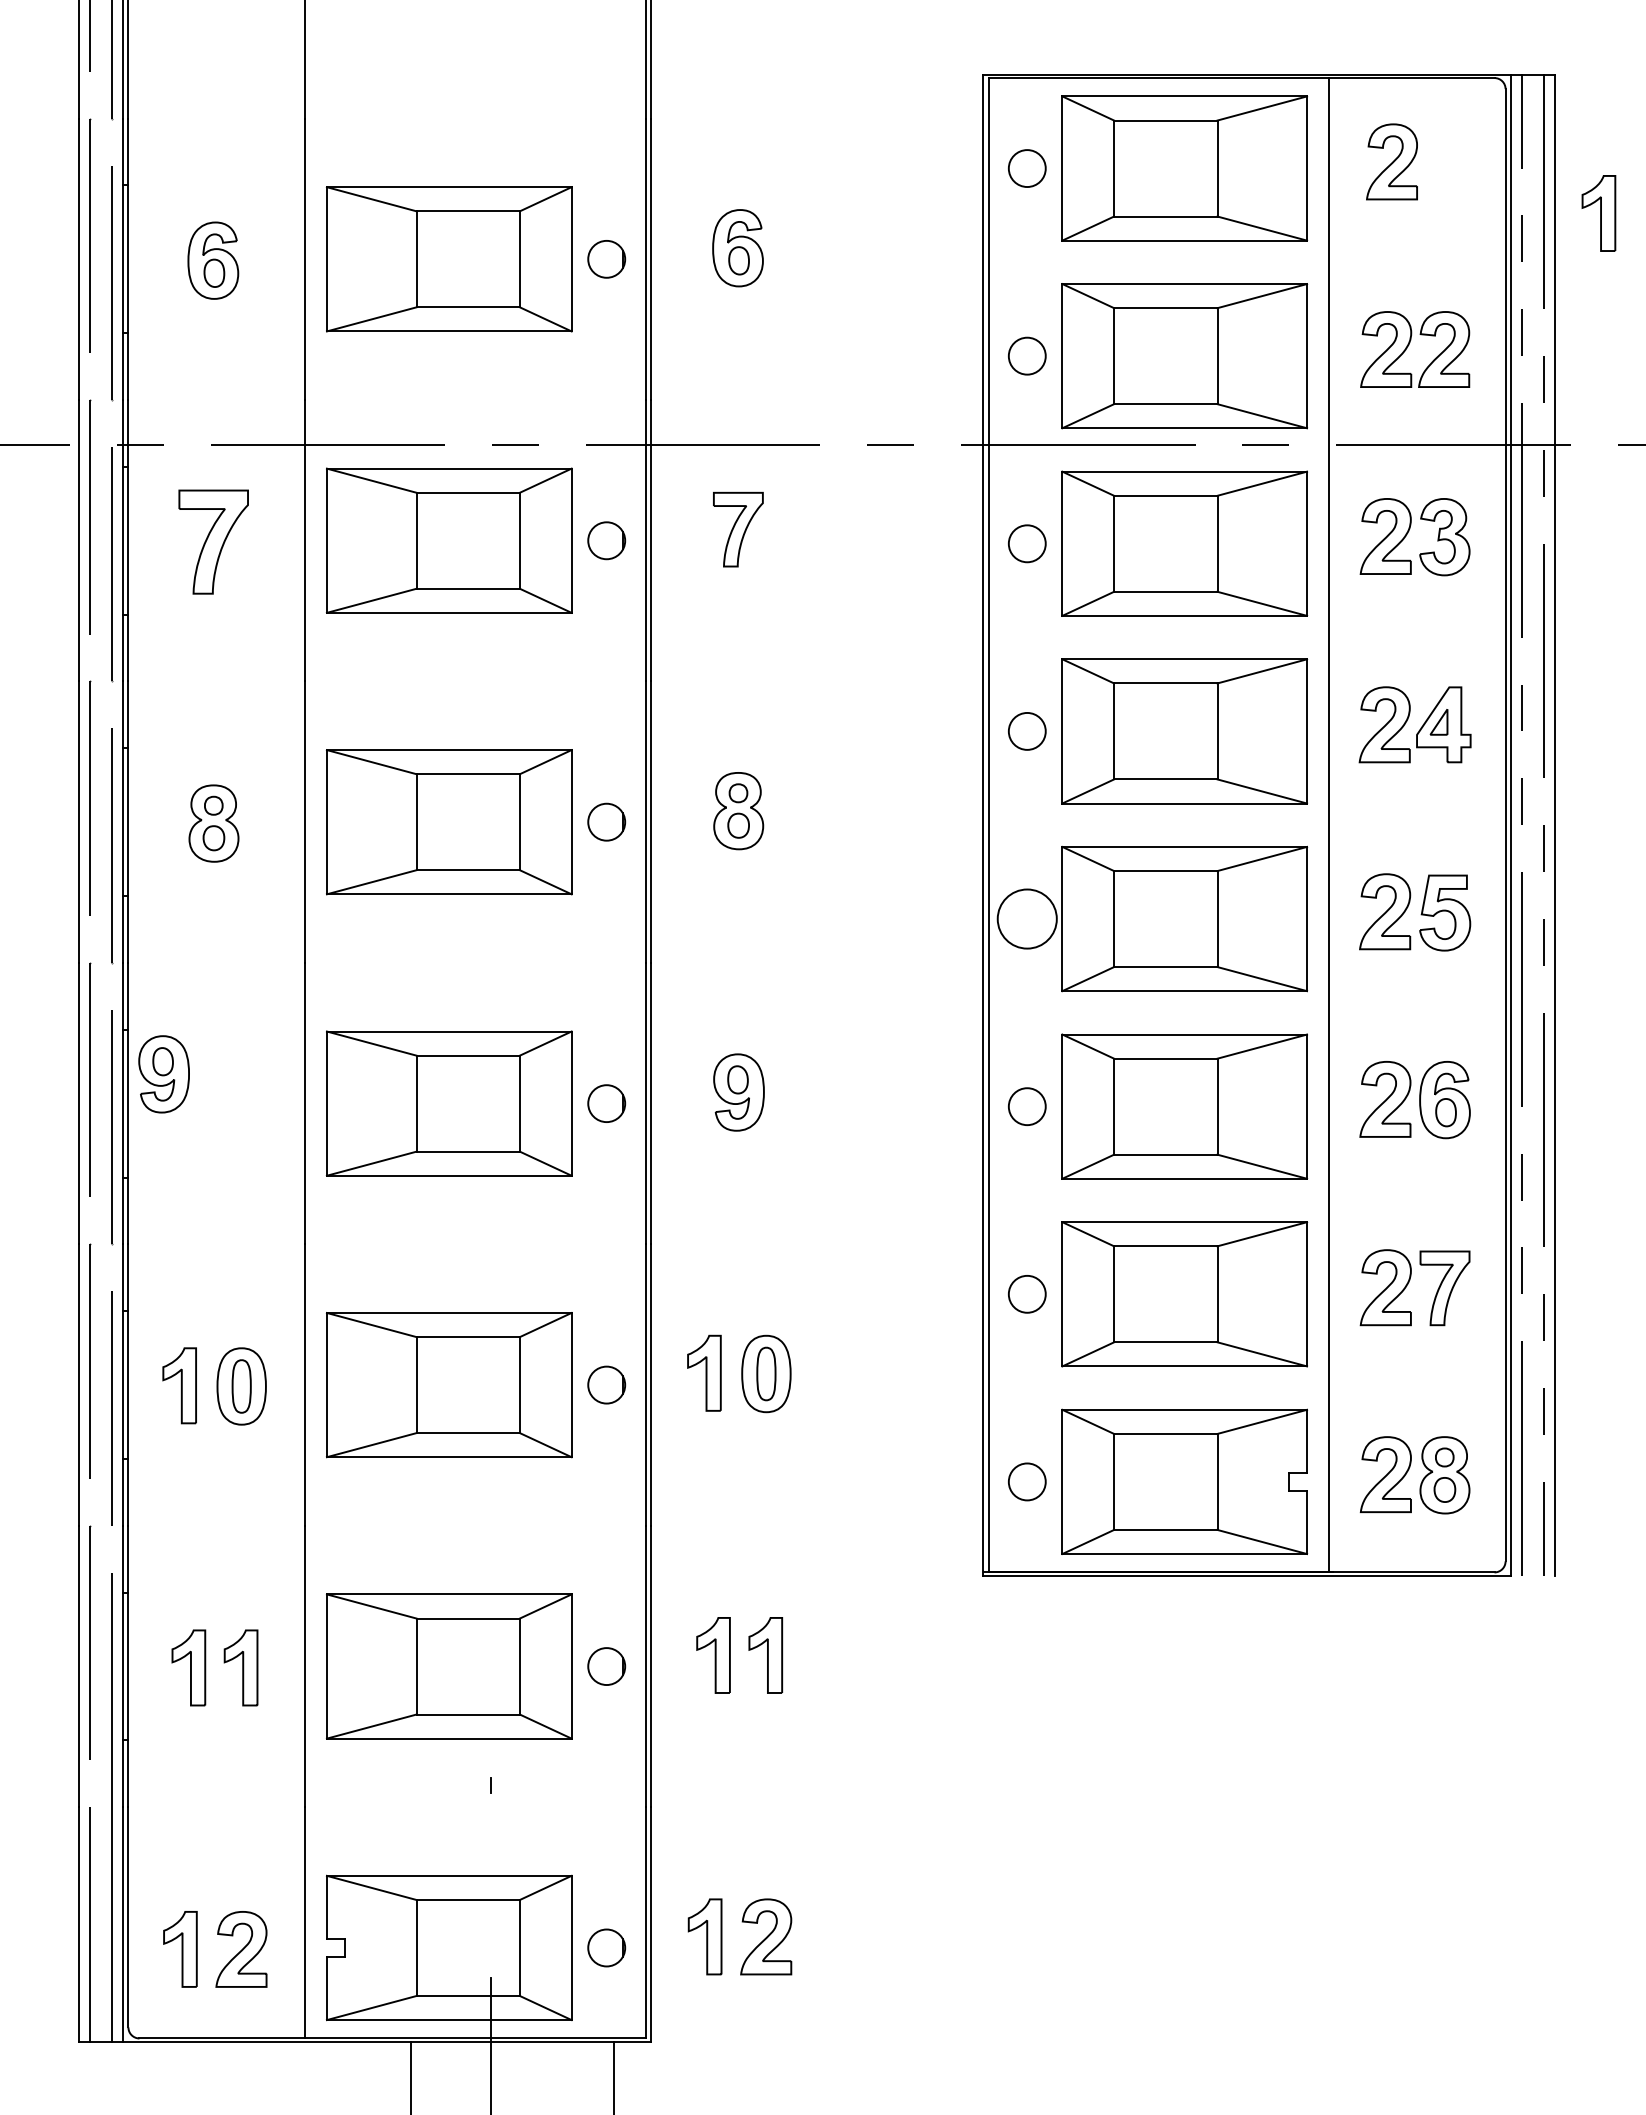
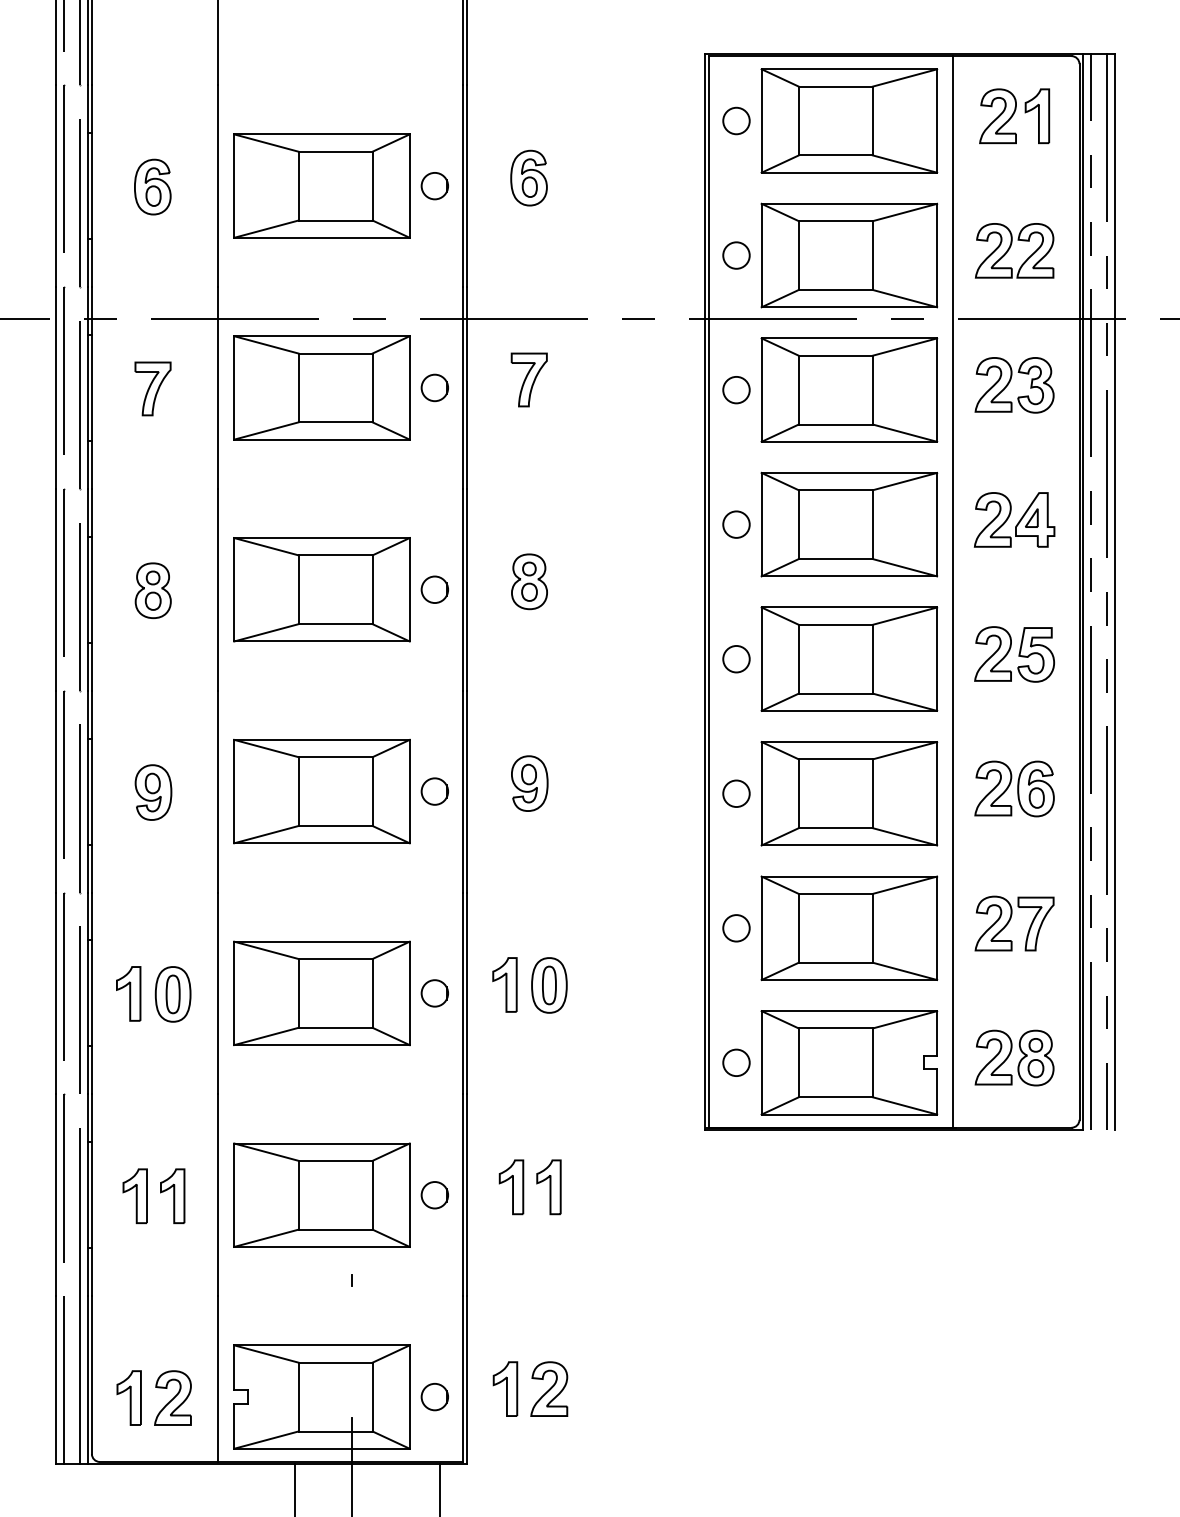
part: (1599, 213) -> (1037, 116), moved
part: (212, 541) -> (152, 388), size x0.71
circle: (1027, 918) -> (736, 658), size x0.62
part: (164, 1074) -> (153, 792), moved

